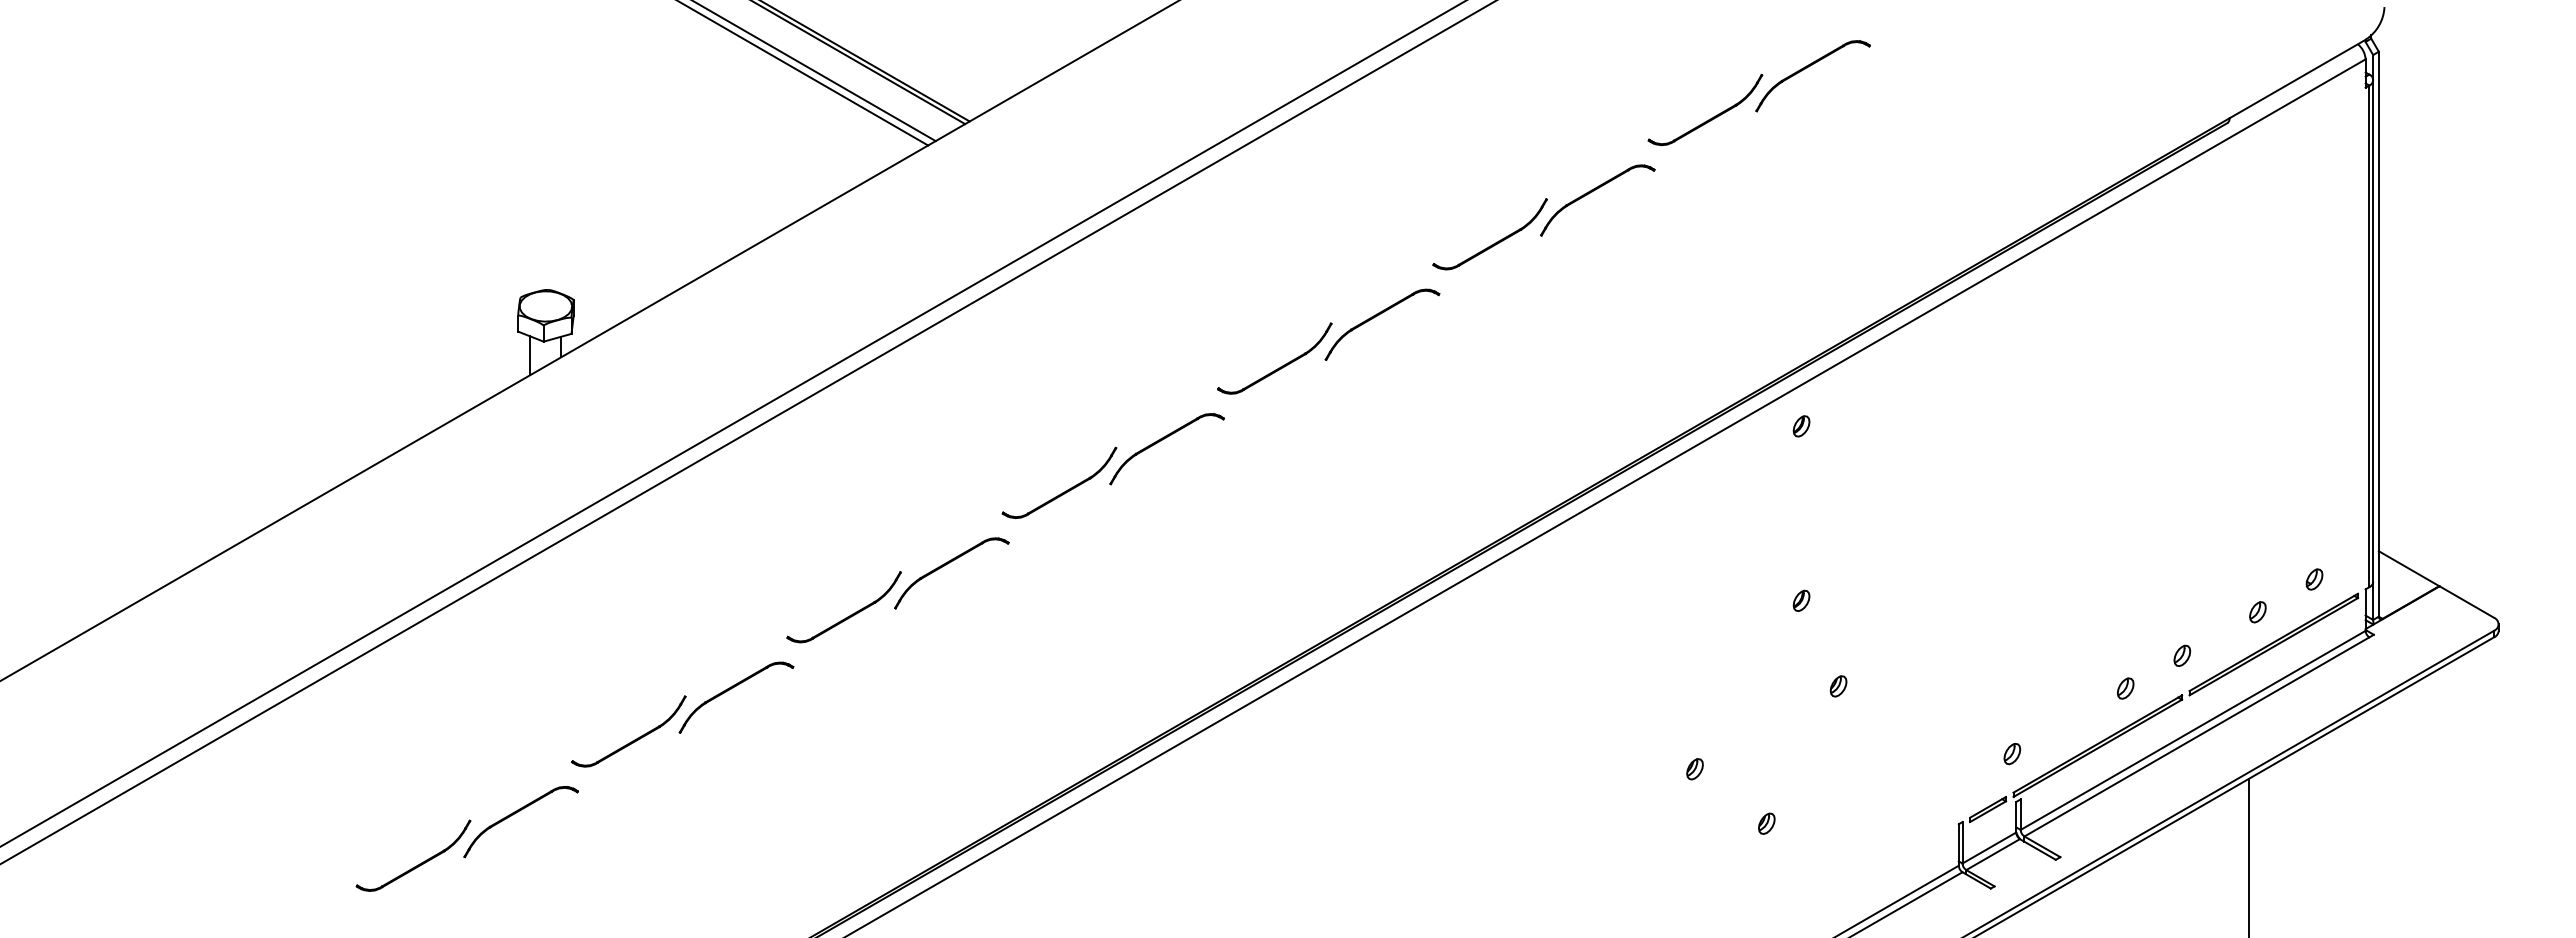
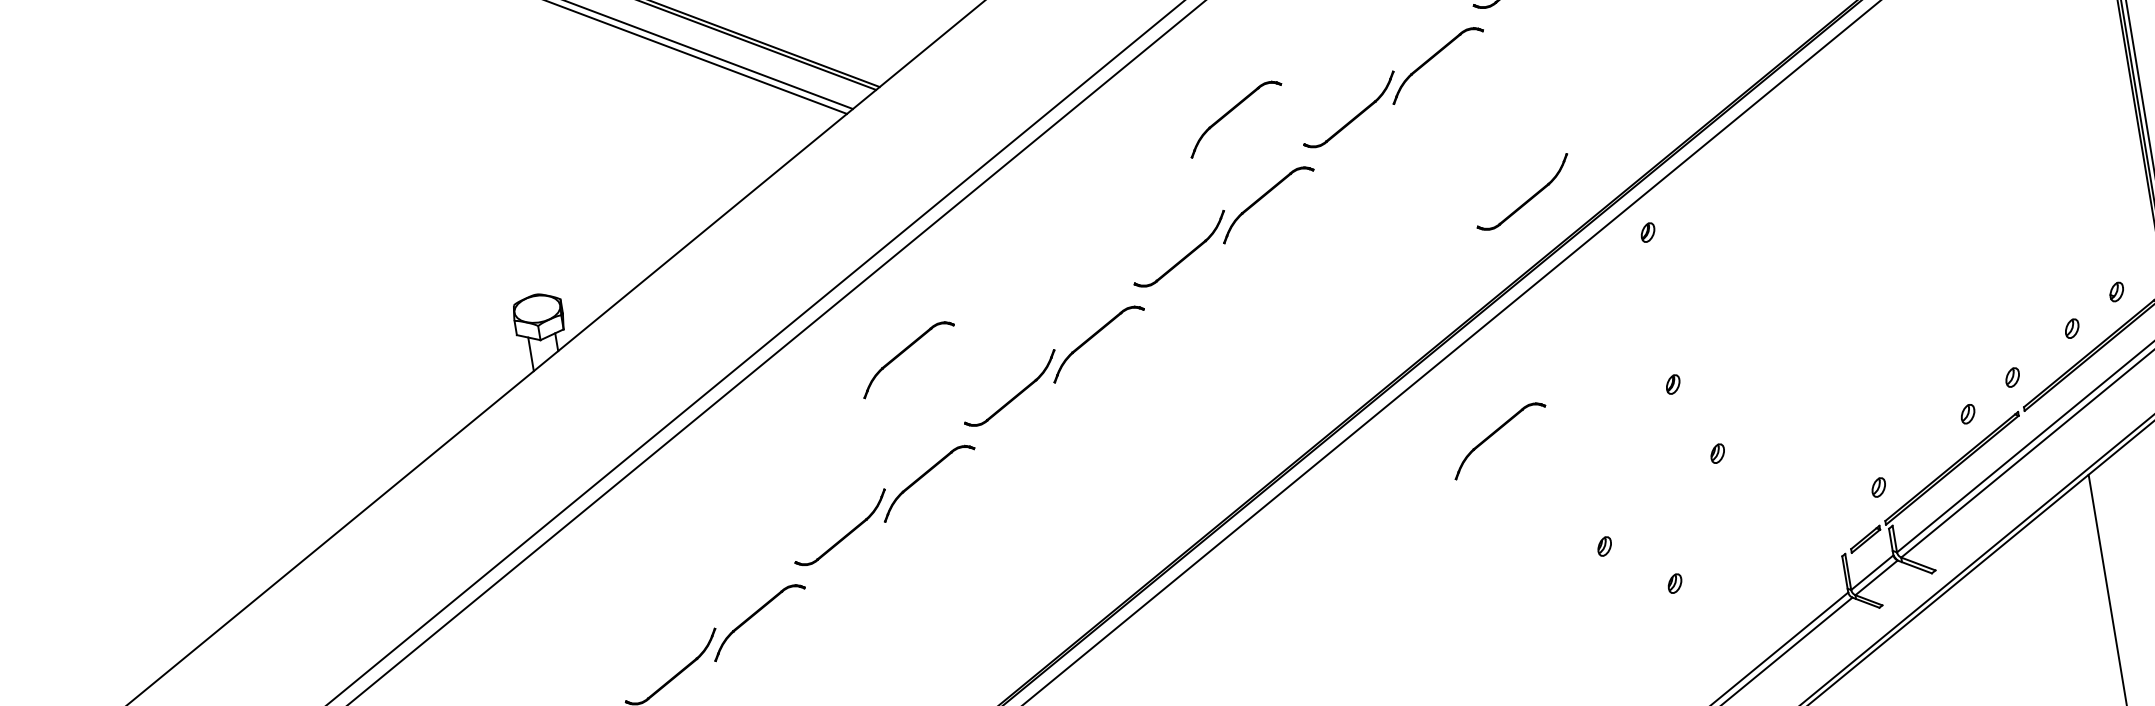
part: (1356, 215) -> (1230, 113), added
part: (1672, 367) -> (1527, 199), added
part: (946, 423) -> (903, 353), added
part: (1592, 623) -> (1494, 434), added

